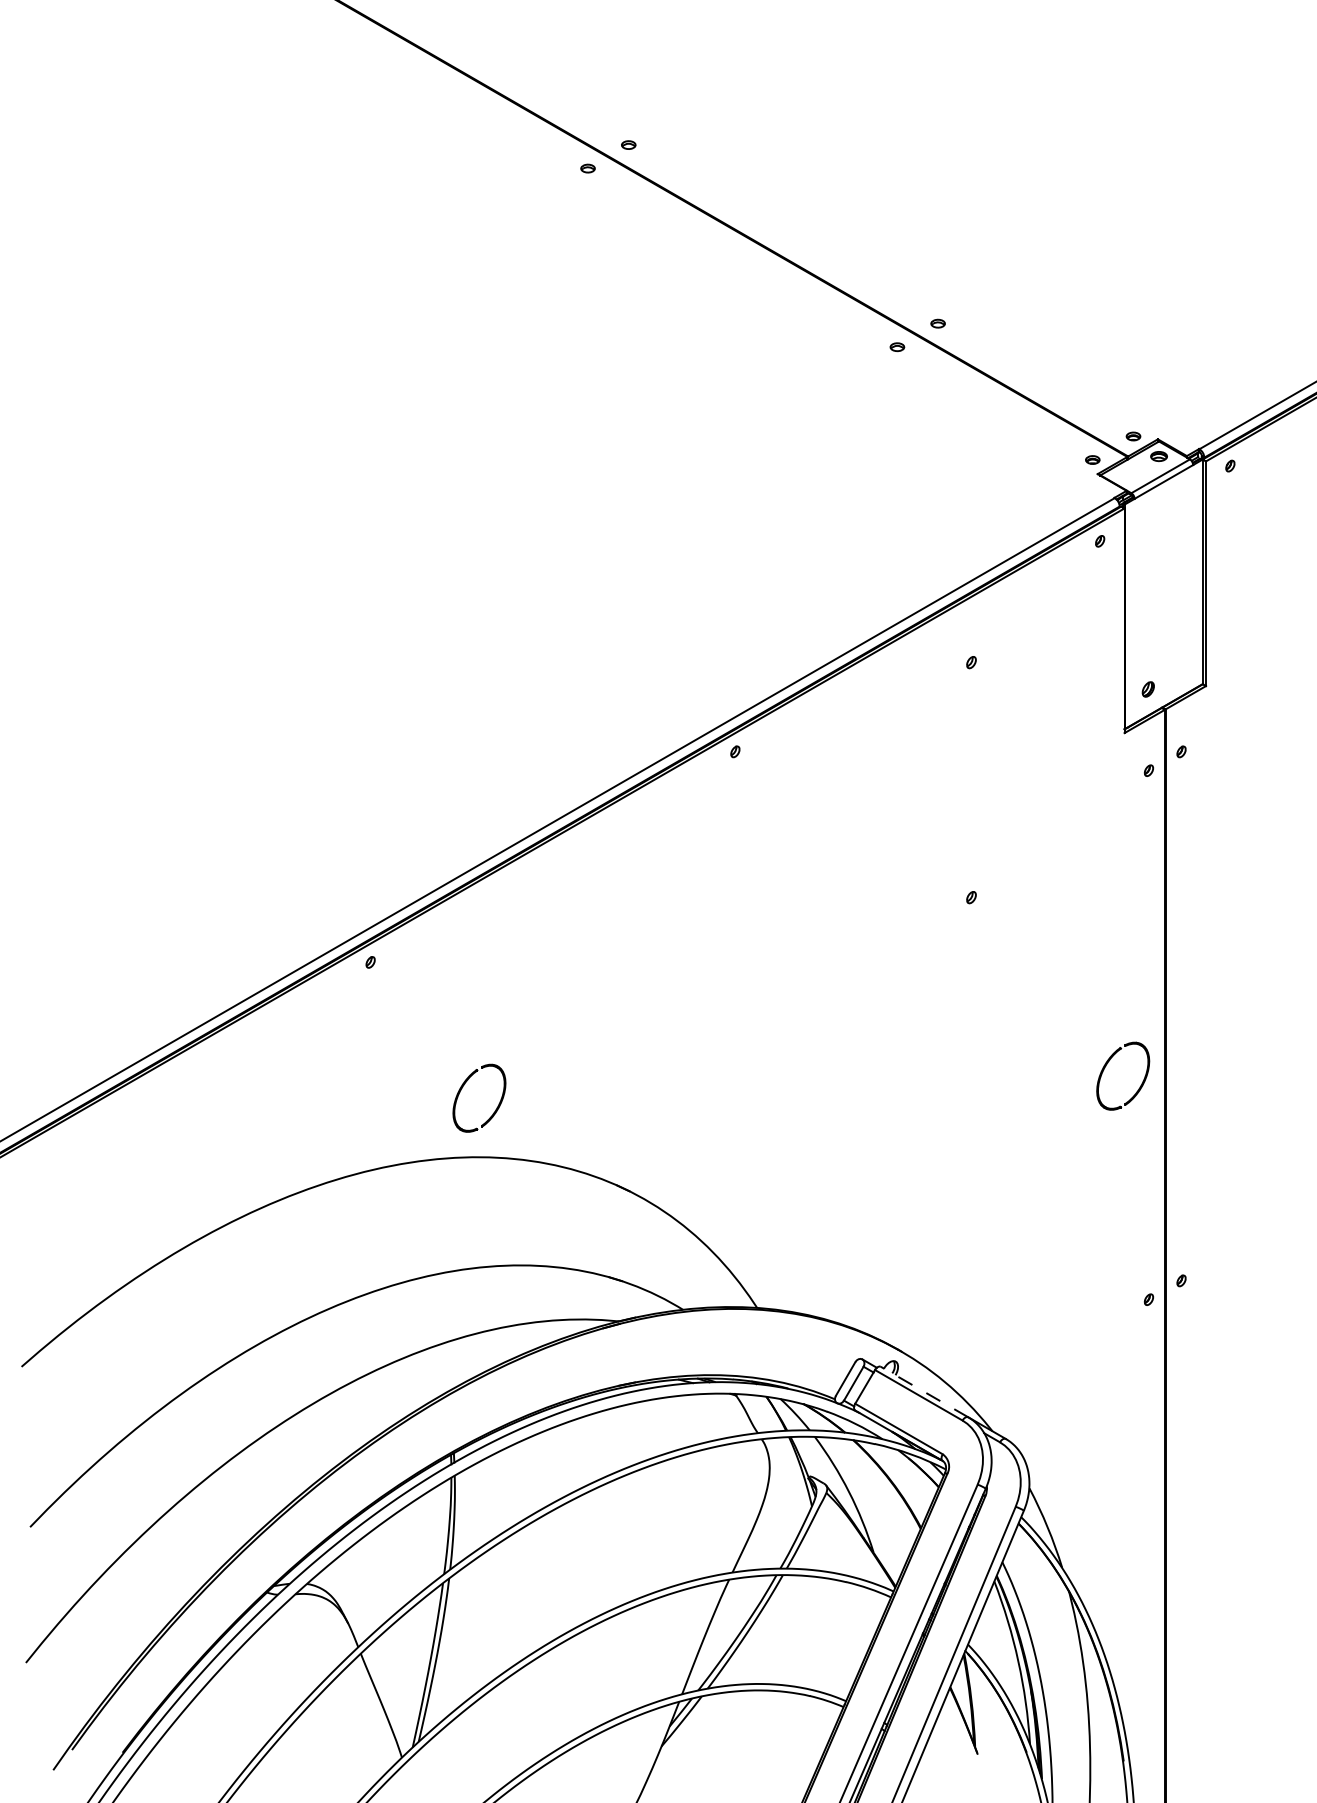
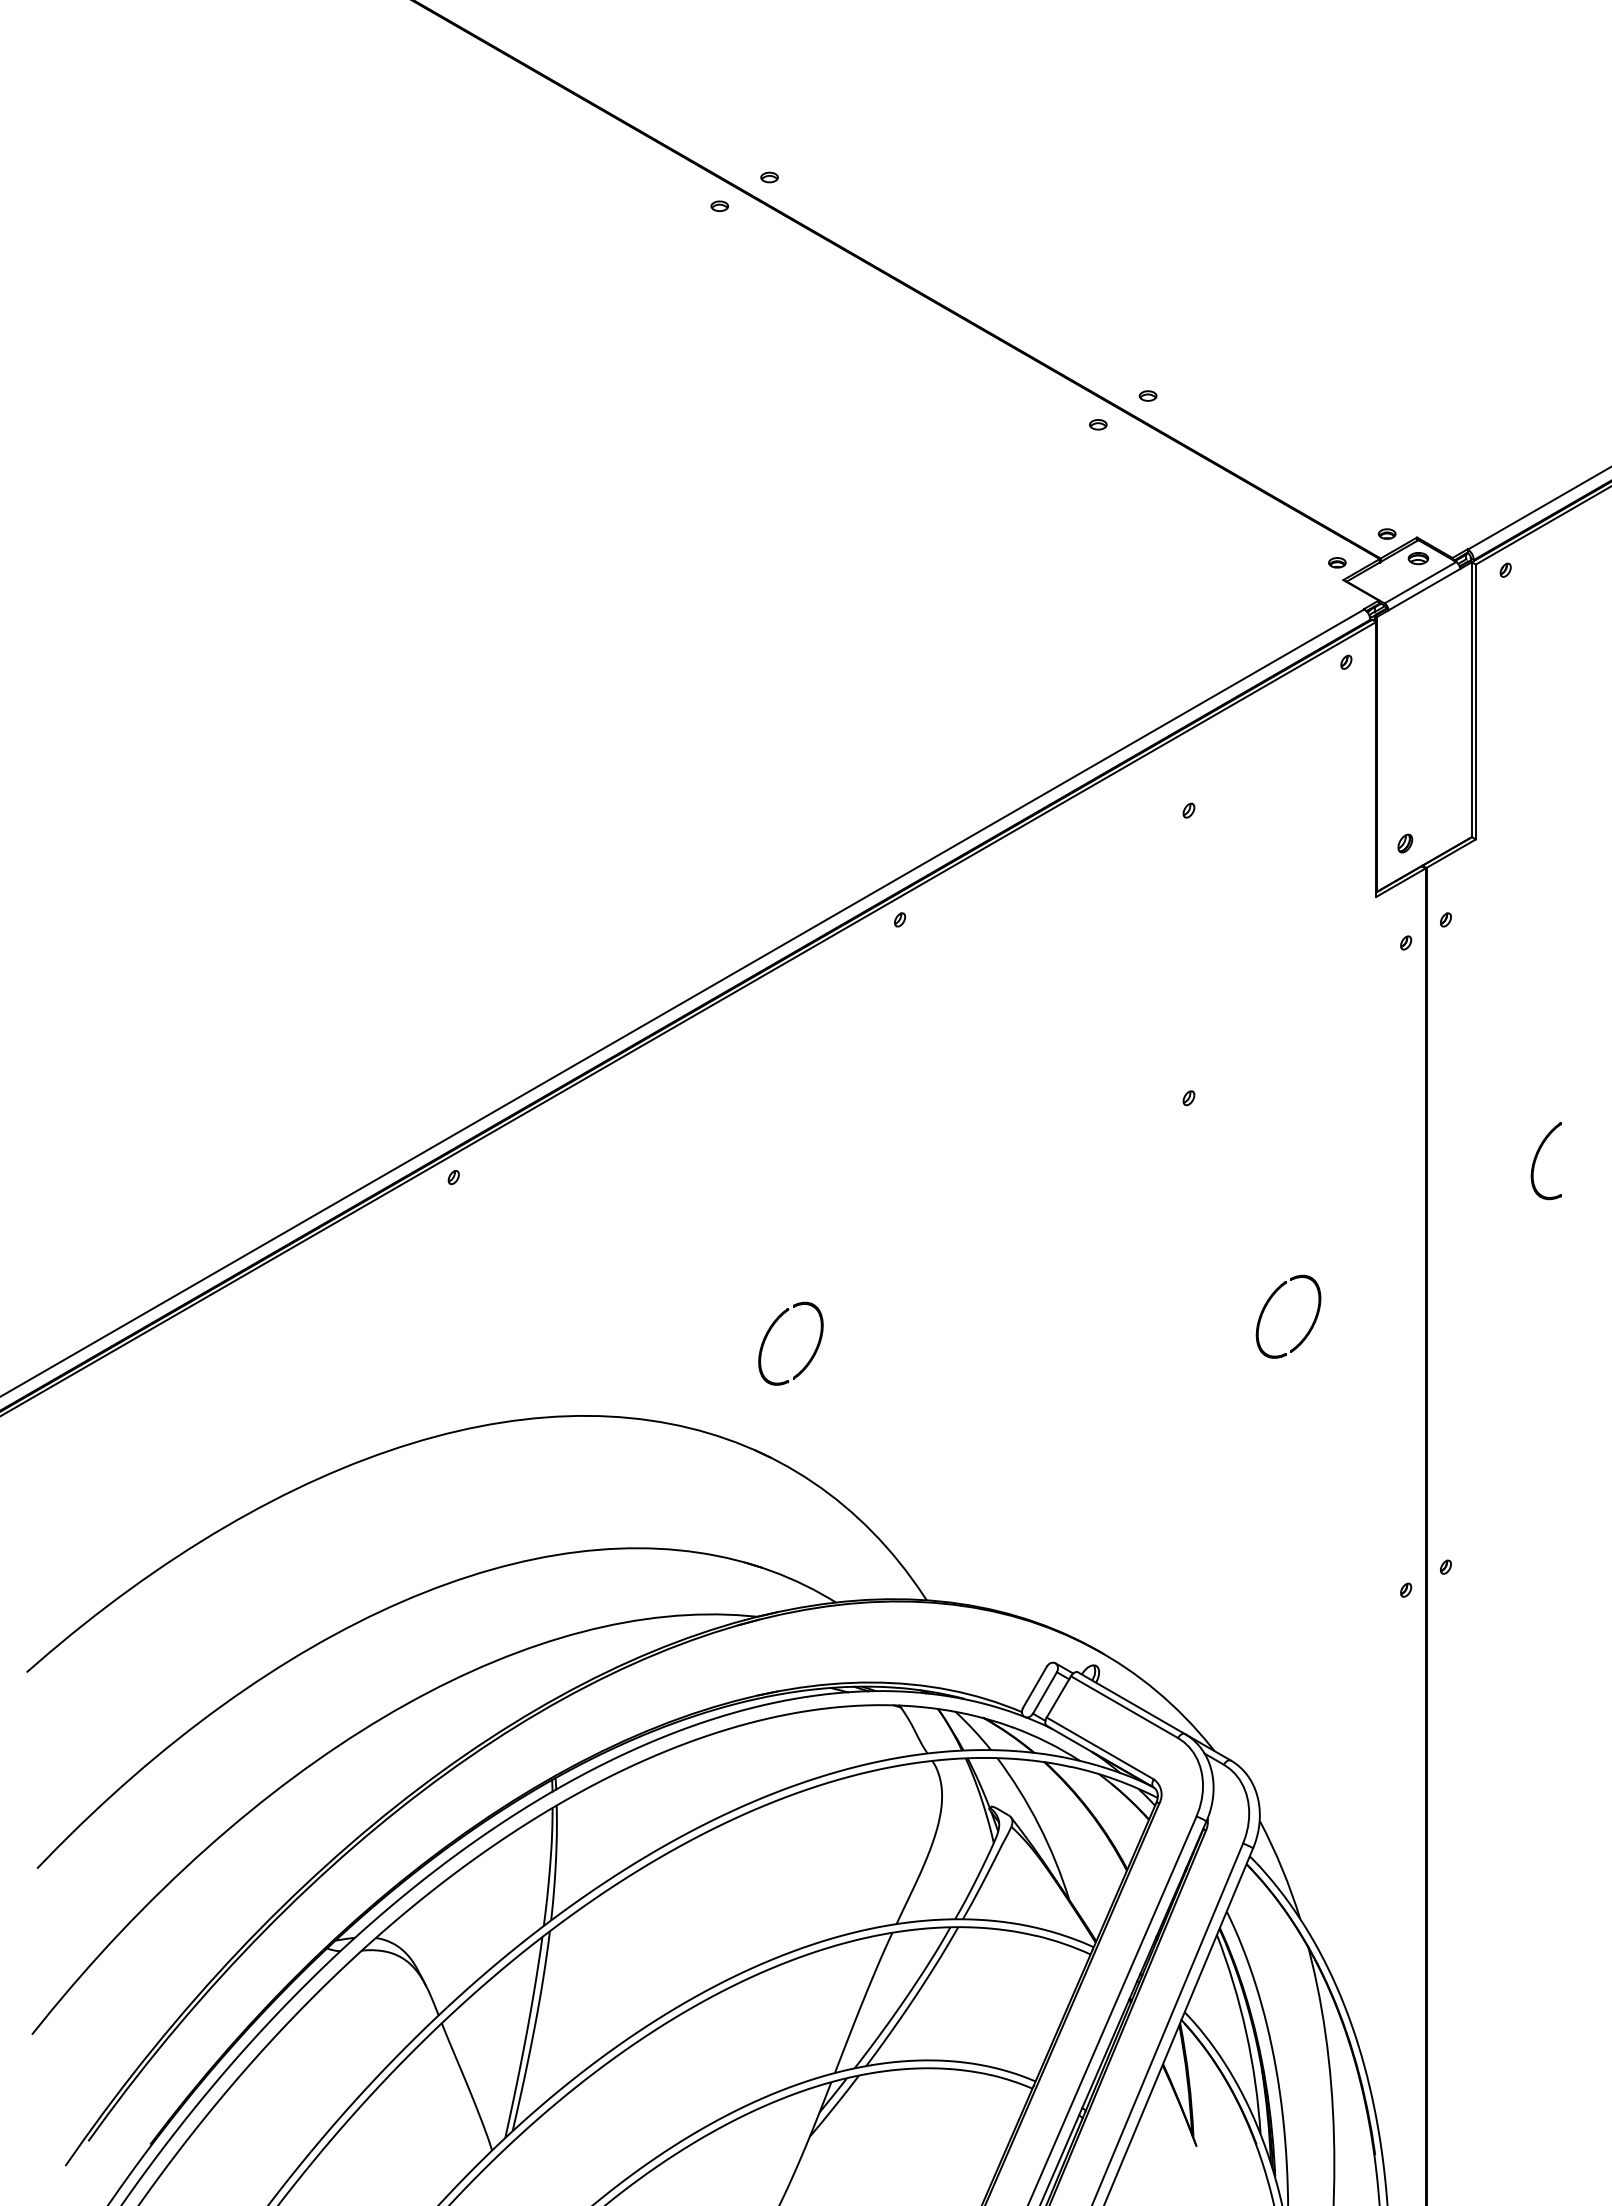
part: (1256, 946) -> (1537, 1157), added
part: (1105, 1067) -> (1267, 1305), moved
part: (462, 1088) -> (770, 1331), moved
line: (924, 1392) -> (1131, 1703), dashed -> solid

